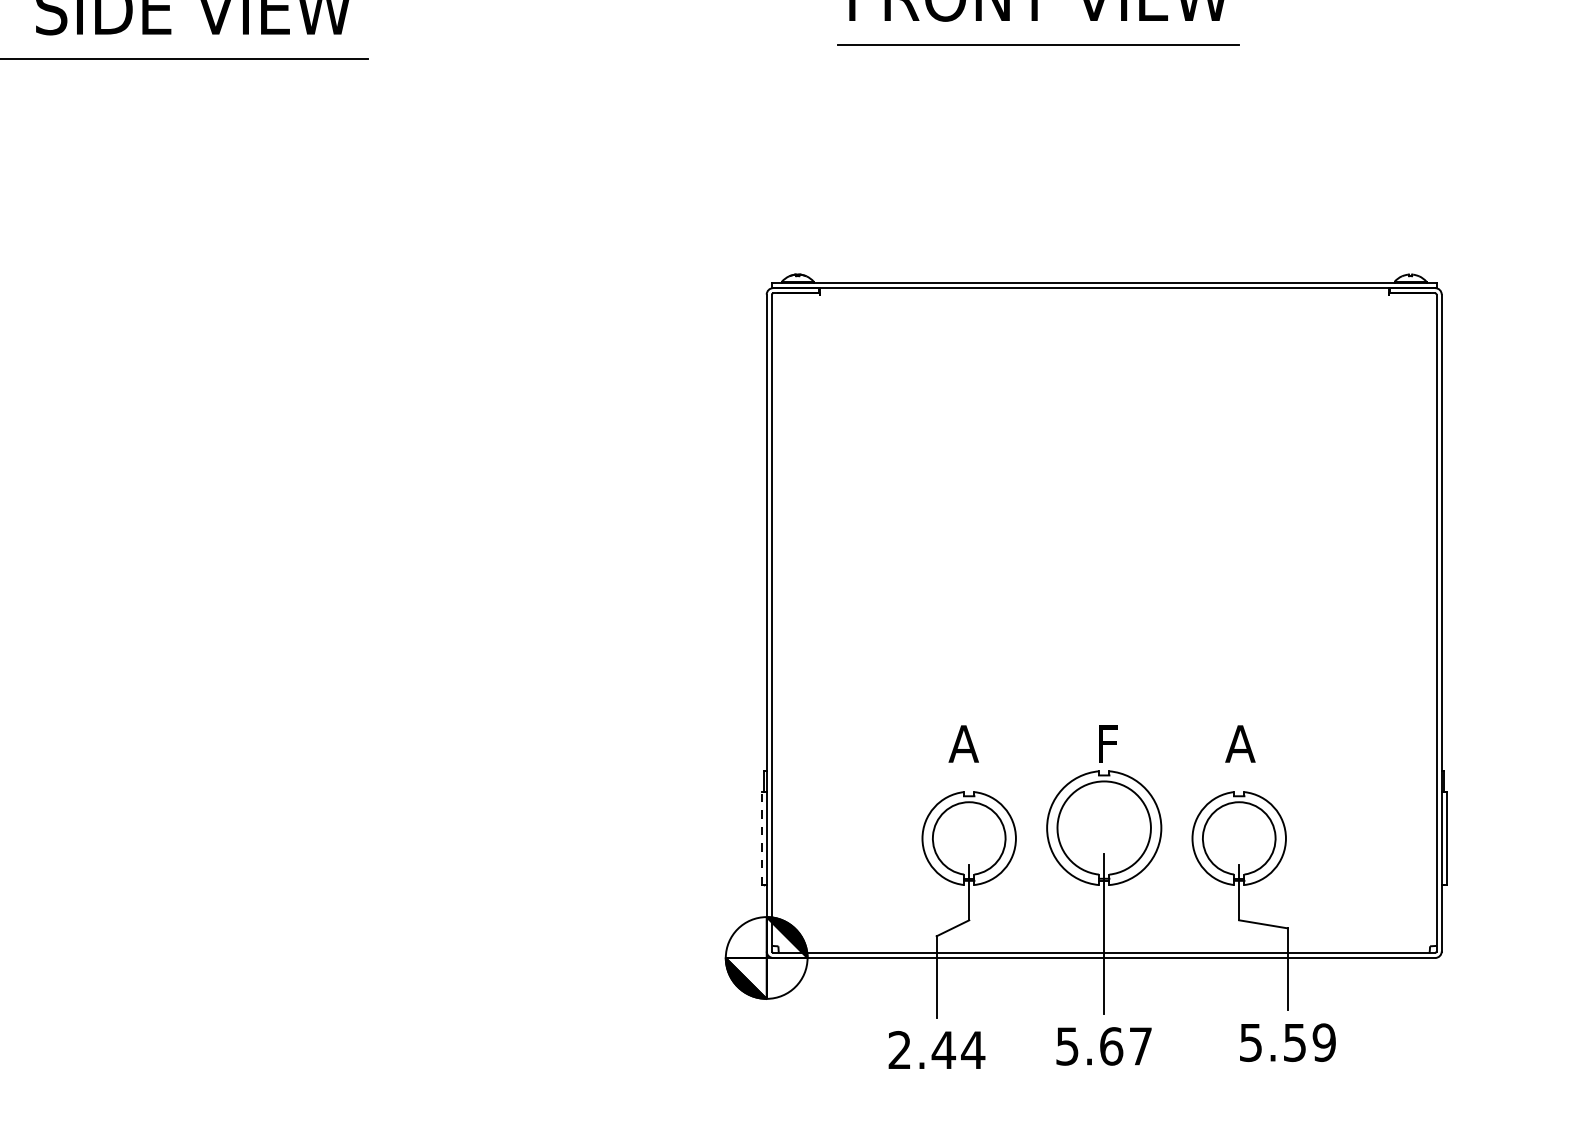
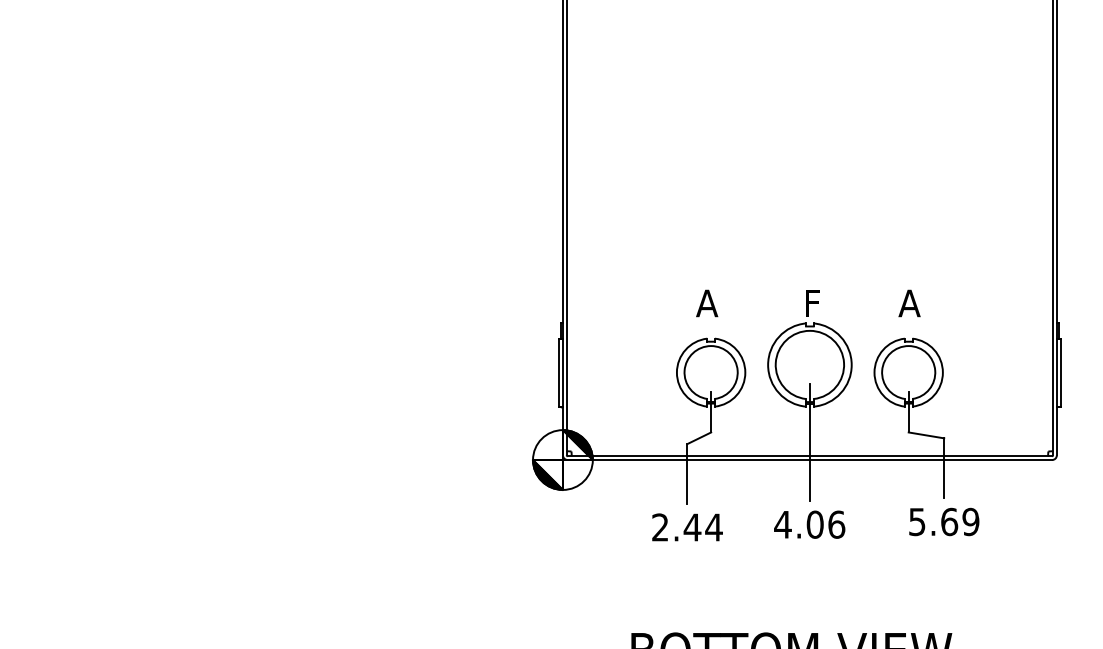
line: (761, 838) -> (559, 372), dashed -> solid
text: (1294, 1042) -> (949, 521), 5.59 -> 5.69
text: (1103, 1046) -> (809, 524), 5.67 -> 4.06

